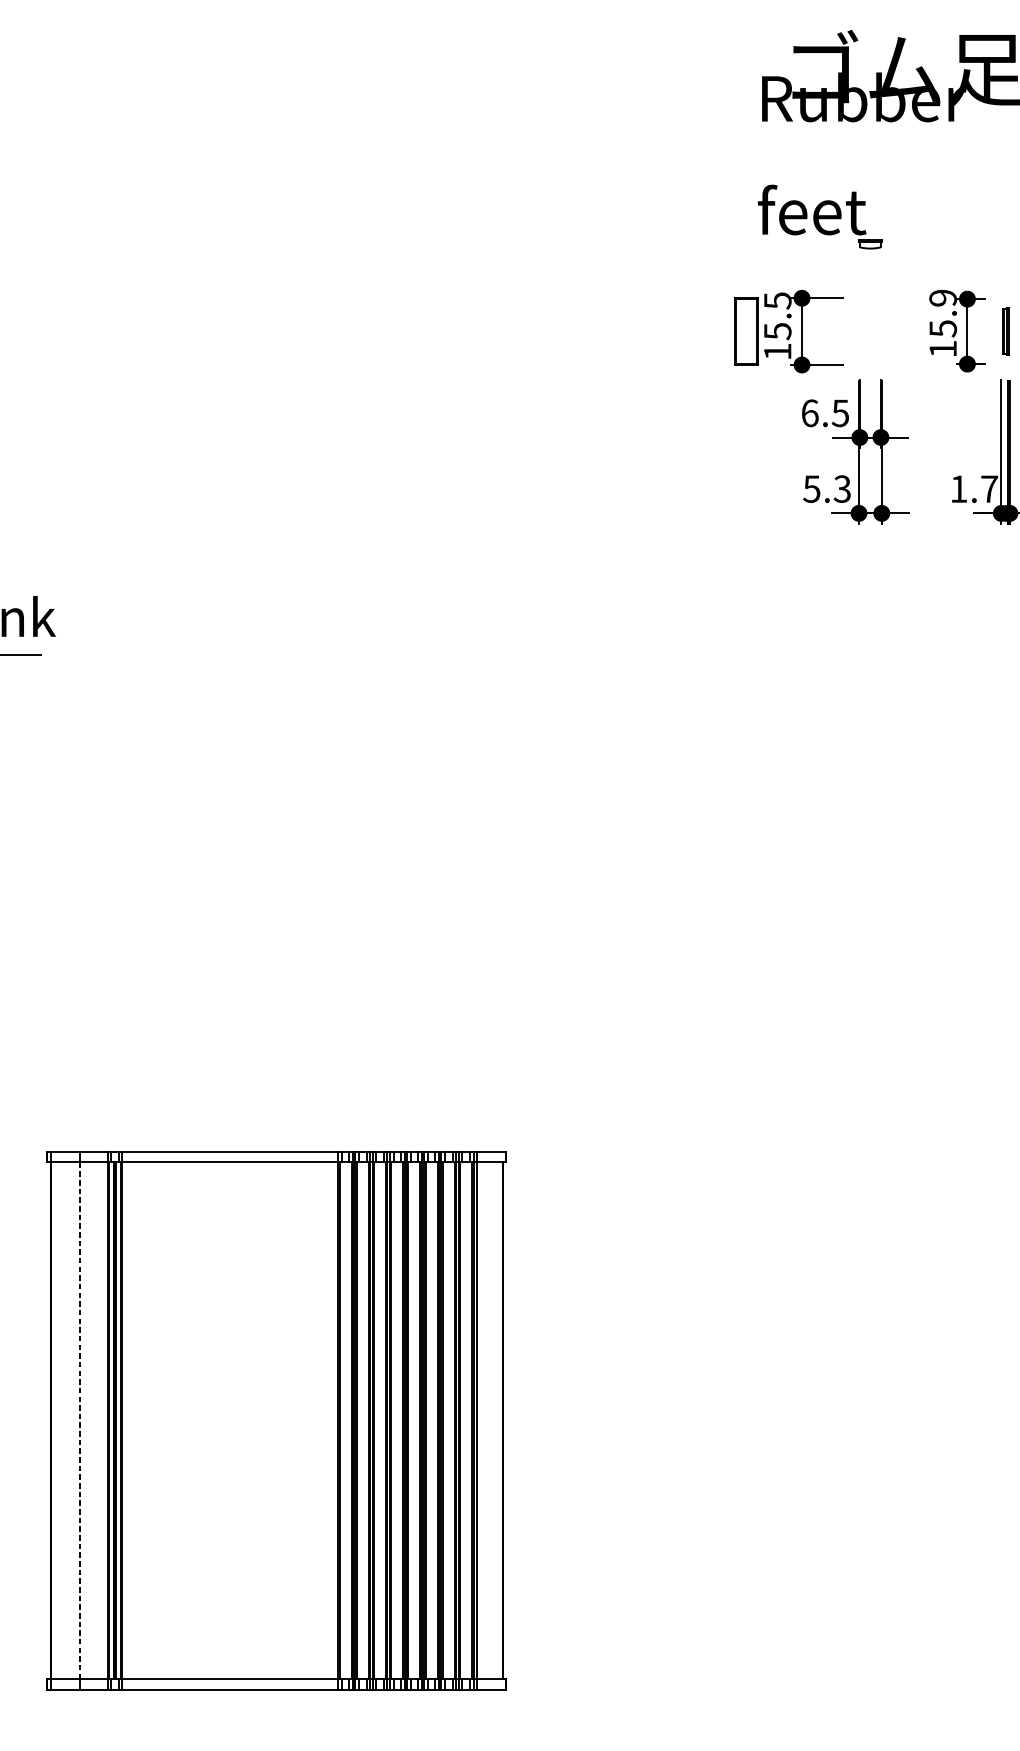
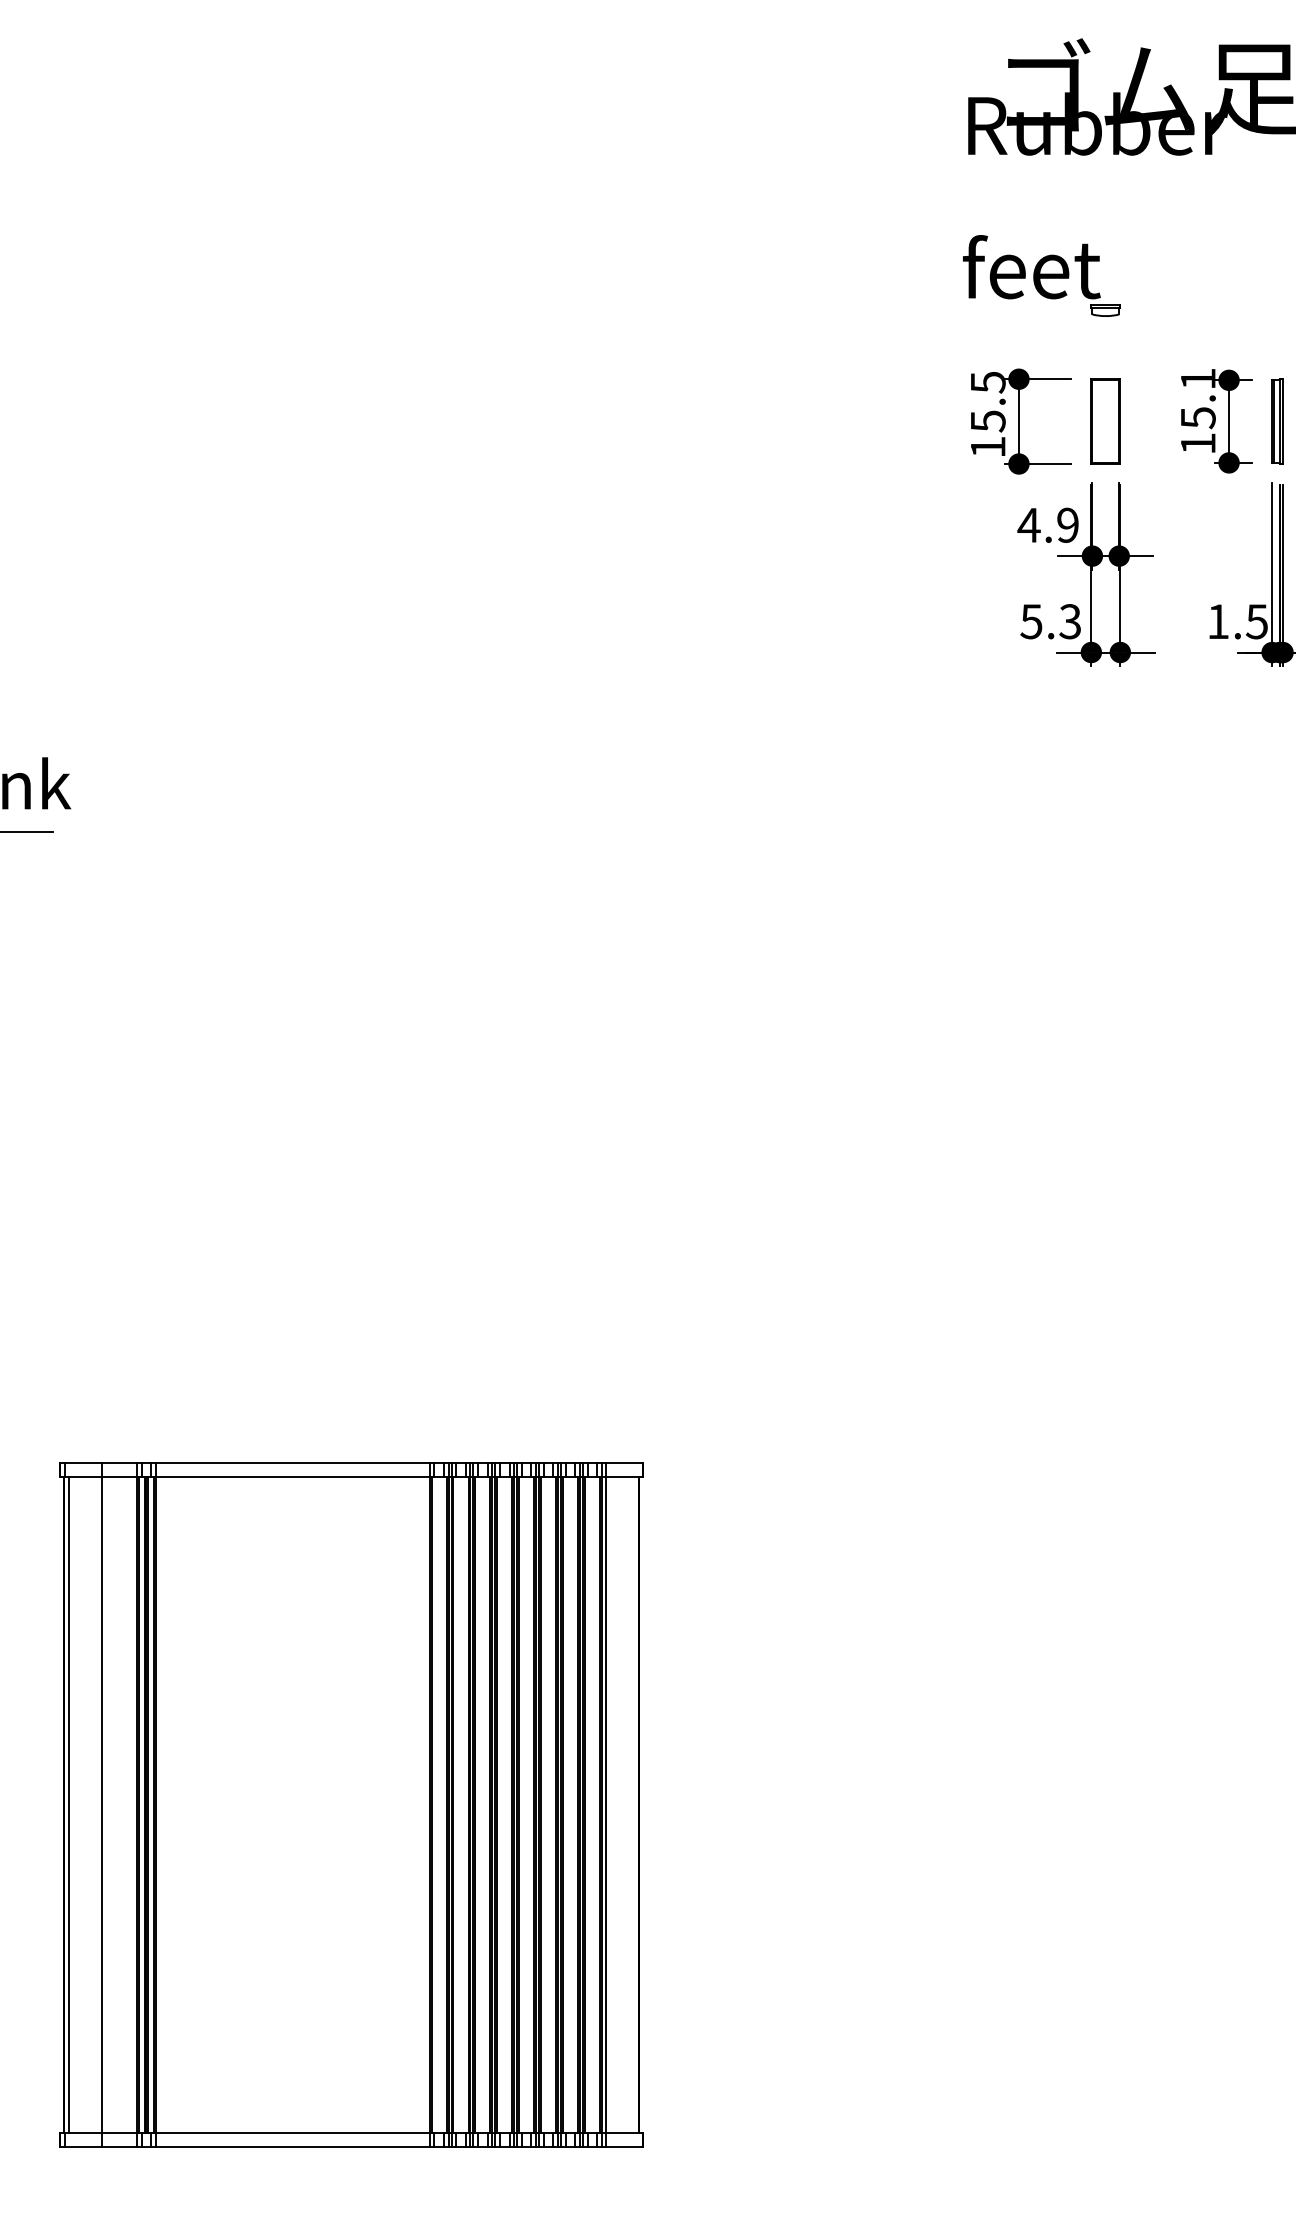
text: (942, 297) -> (1197, 378), 15.9 -> 15.1
part: (746, 331) -> (1105, 421), moved
part: (1005, 331) -> (1277, 421), size x1.43
text: (824, 412) -> (1047, 524), 6.5 -> 4.9
text: (989, 488) -> (1257, 621), 1.7 -> 1.5
line: (54, 1420) -> (69, 1804), added
line: (79, 1420) -> (101, 1804), dashed -> solid

